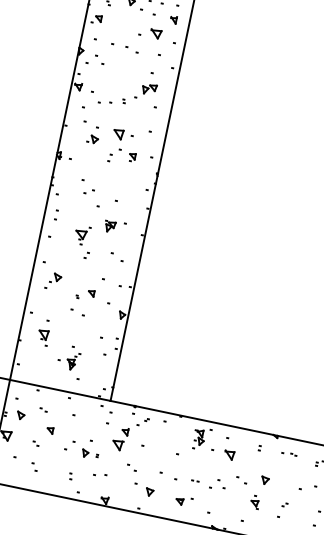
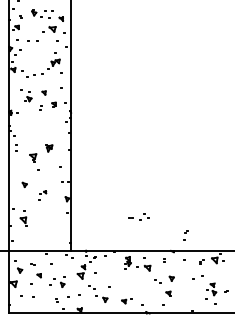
part: (122, 134) -> (45, 92), size x0.6
part: (88, 186) -> (31, 127), removed
part: (82, 300) -> (42, 195), size x0.6
part: (73, 361) -> (44, 232), removed
part: (99, 474) -> (73, 295), size x1.6
part: (208, 481) -> (138, 216), moved
part: (282, 510) -> (185, 235), moved

